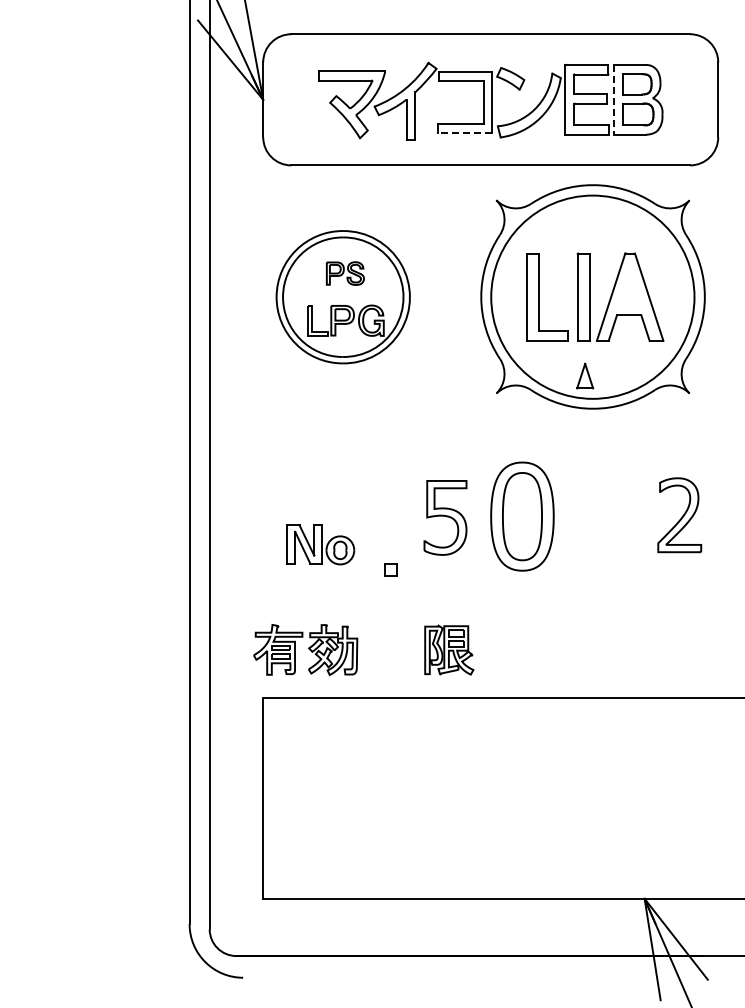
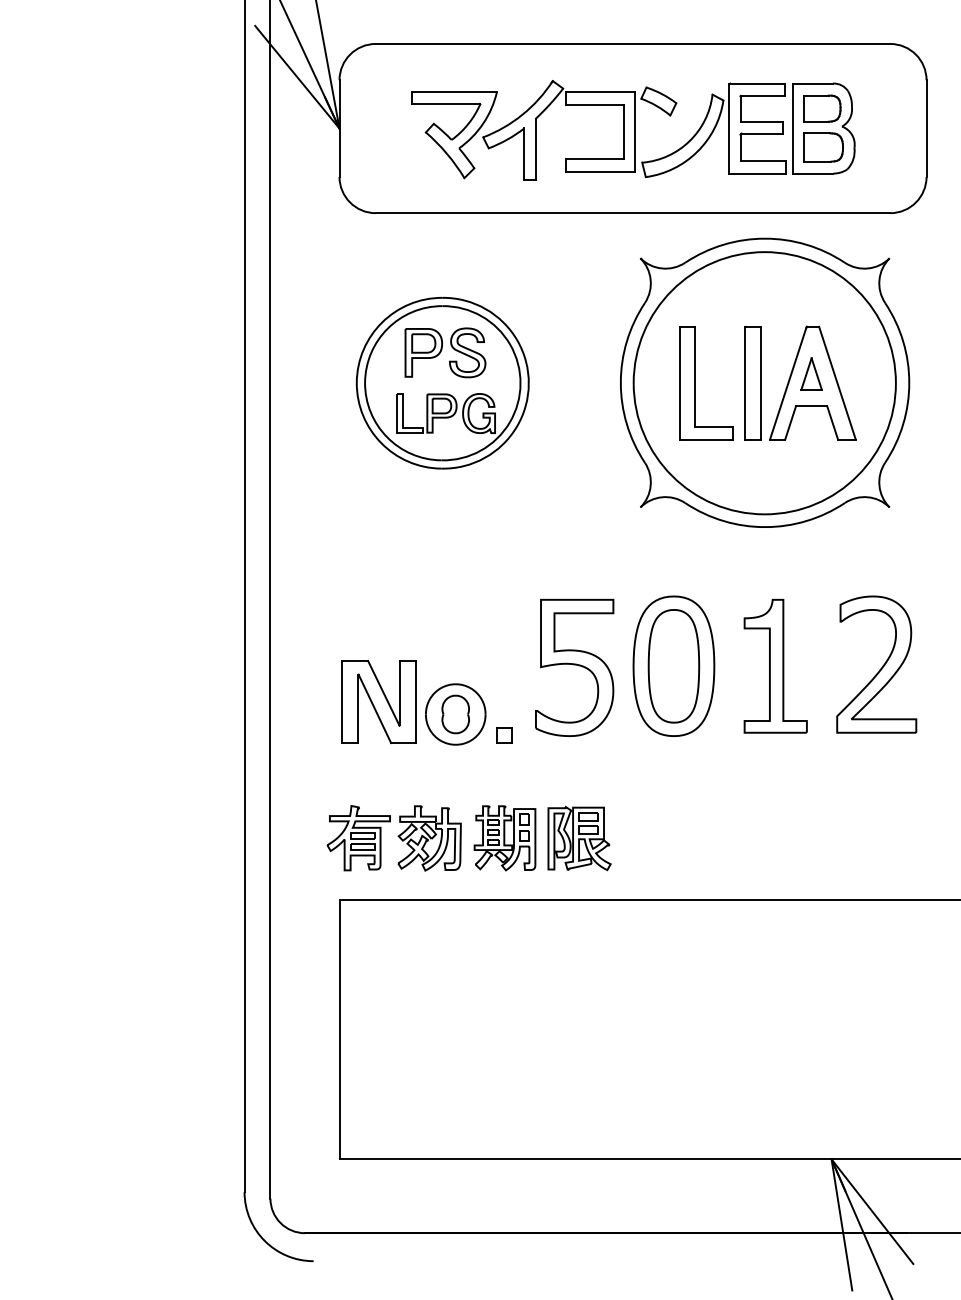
line: (614, 99) -> (792, 128), dashed -> solid
line: (465, 133) -> (600, 172), dashed -> solid
part: (345, 273) -> (445, 352), size x1.67
part: (585, 375) -> (812, 373), moved
part: (679, 514) -> (876, 663), size x1.43
part: (601, 516) -> (775, 666), added
part: (445, 517) -> (574, 667), size x1.43
part: (320, 544) -> (413, 702), size x1.67
part: (391, 649) -> (505, 837), added

